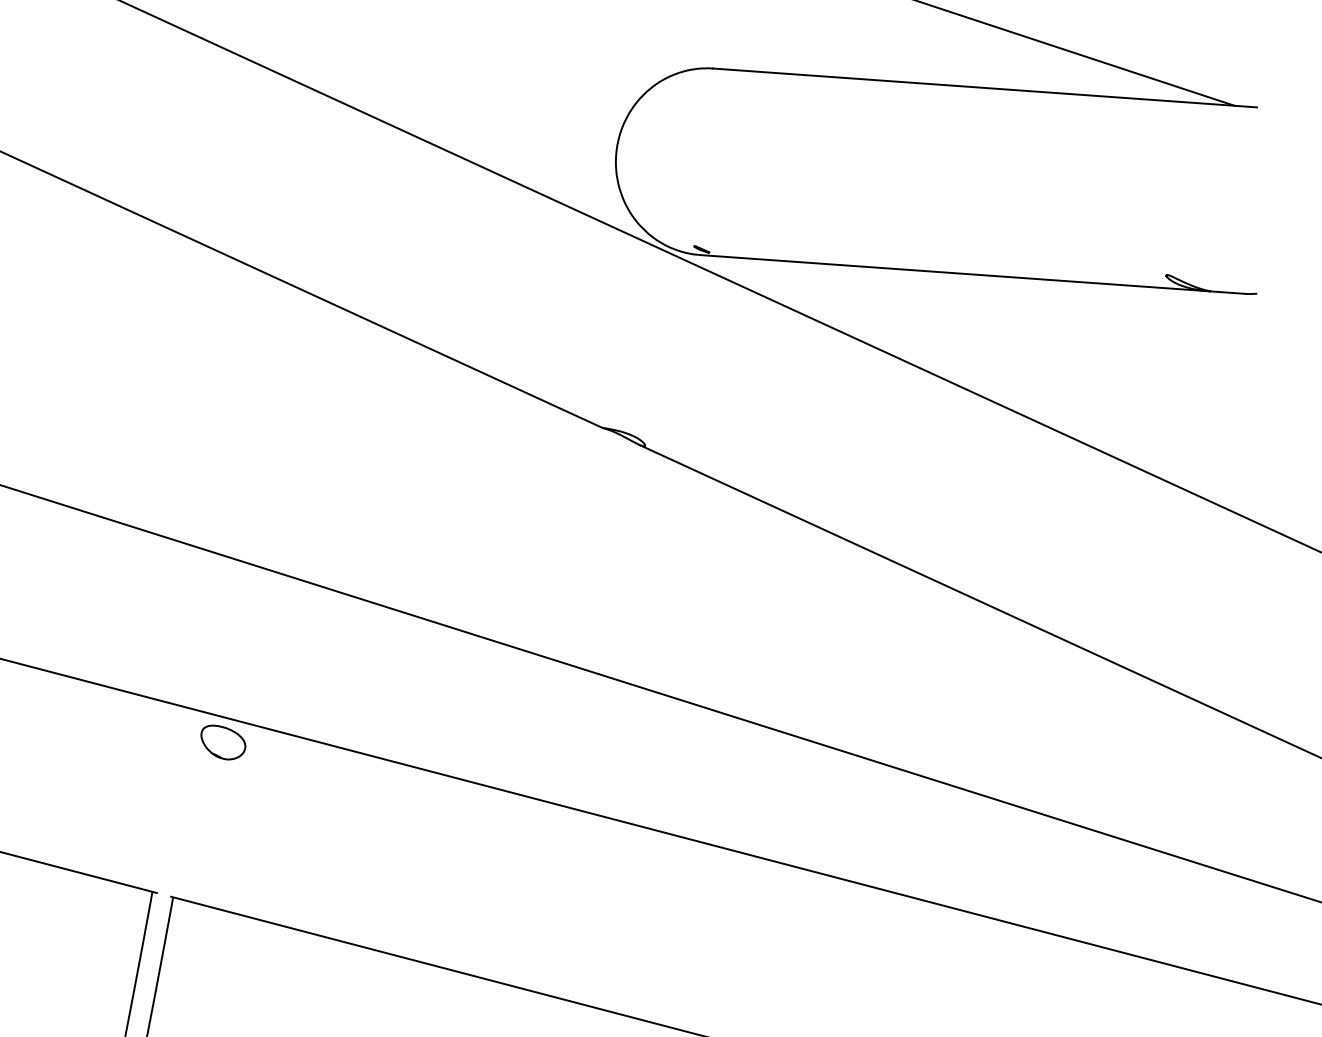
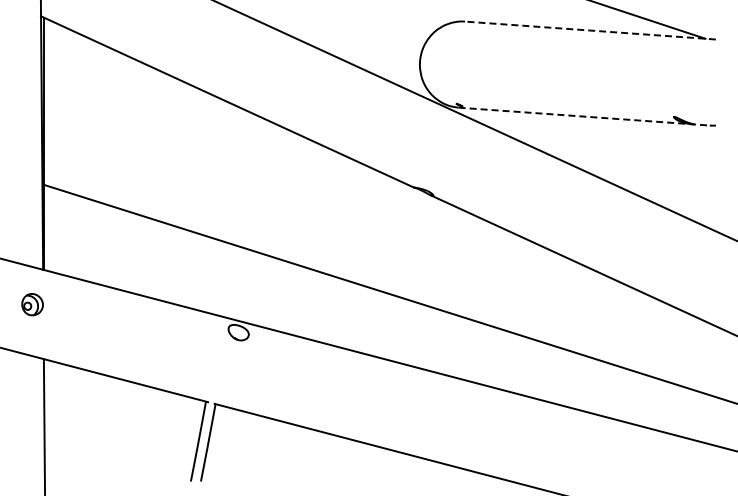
line: (985, 87) -> (590, 30), solid -> dashed
line: (972, 274) -> (584, 116), solid -> dashed

